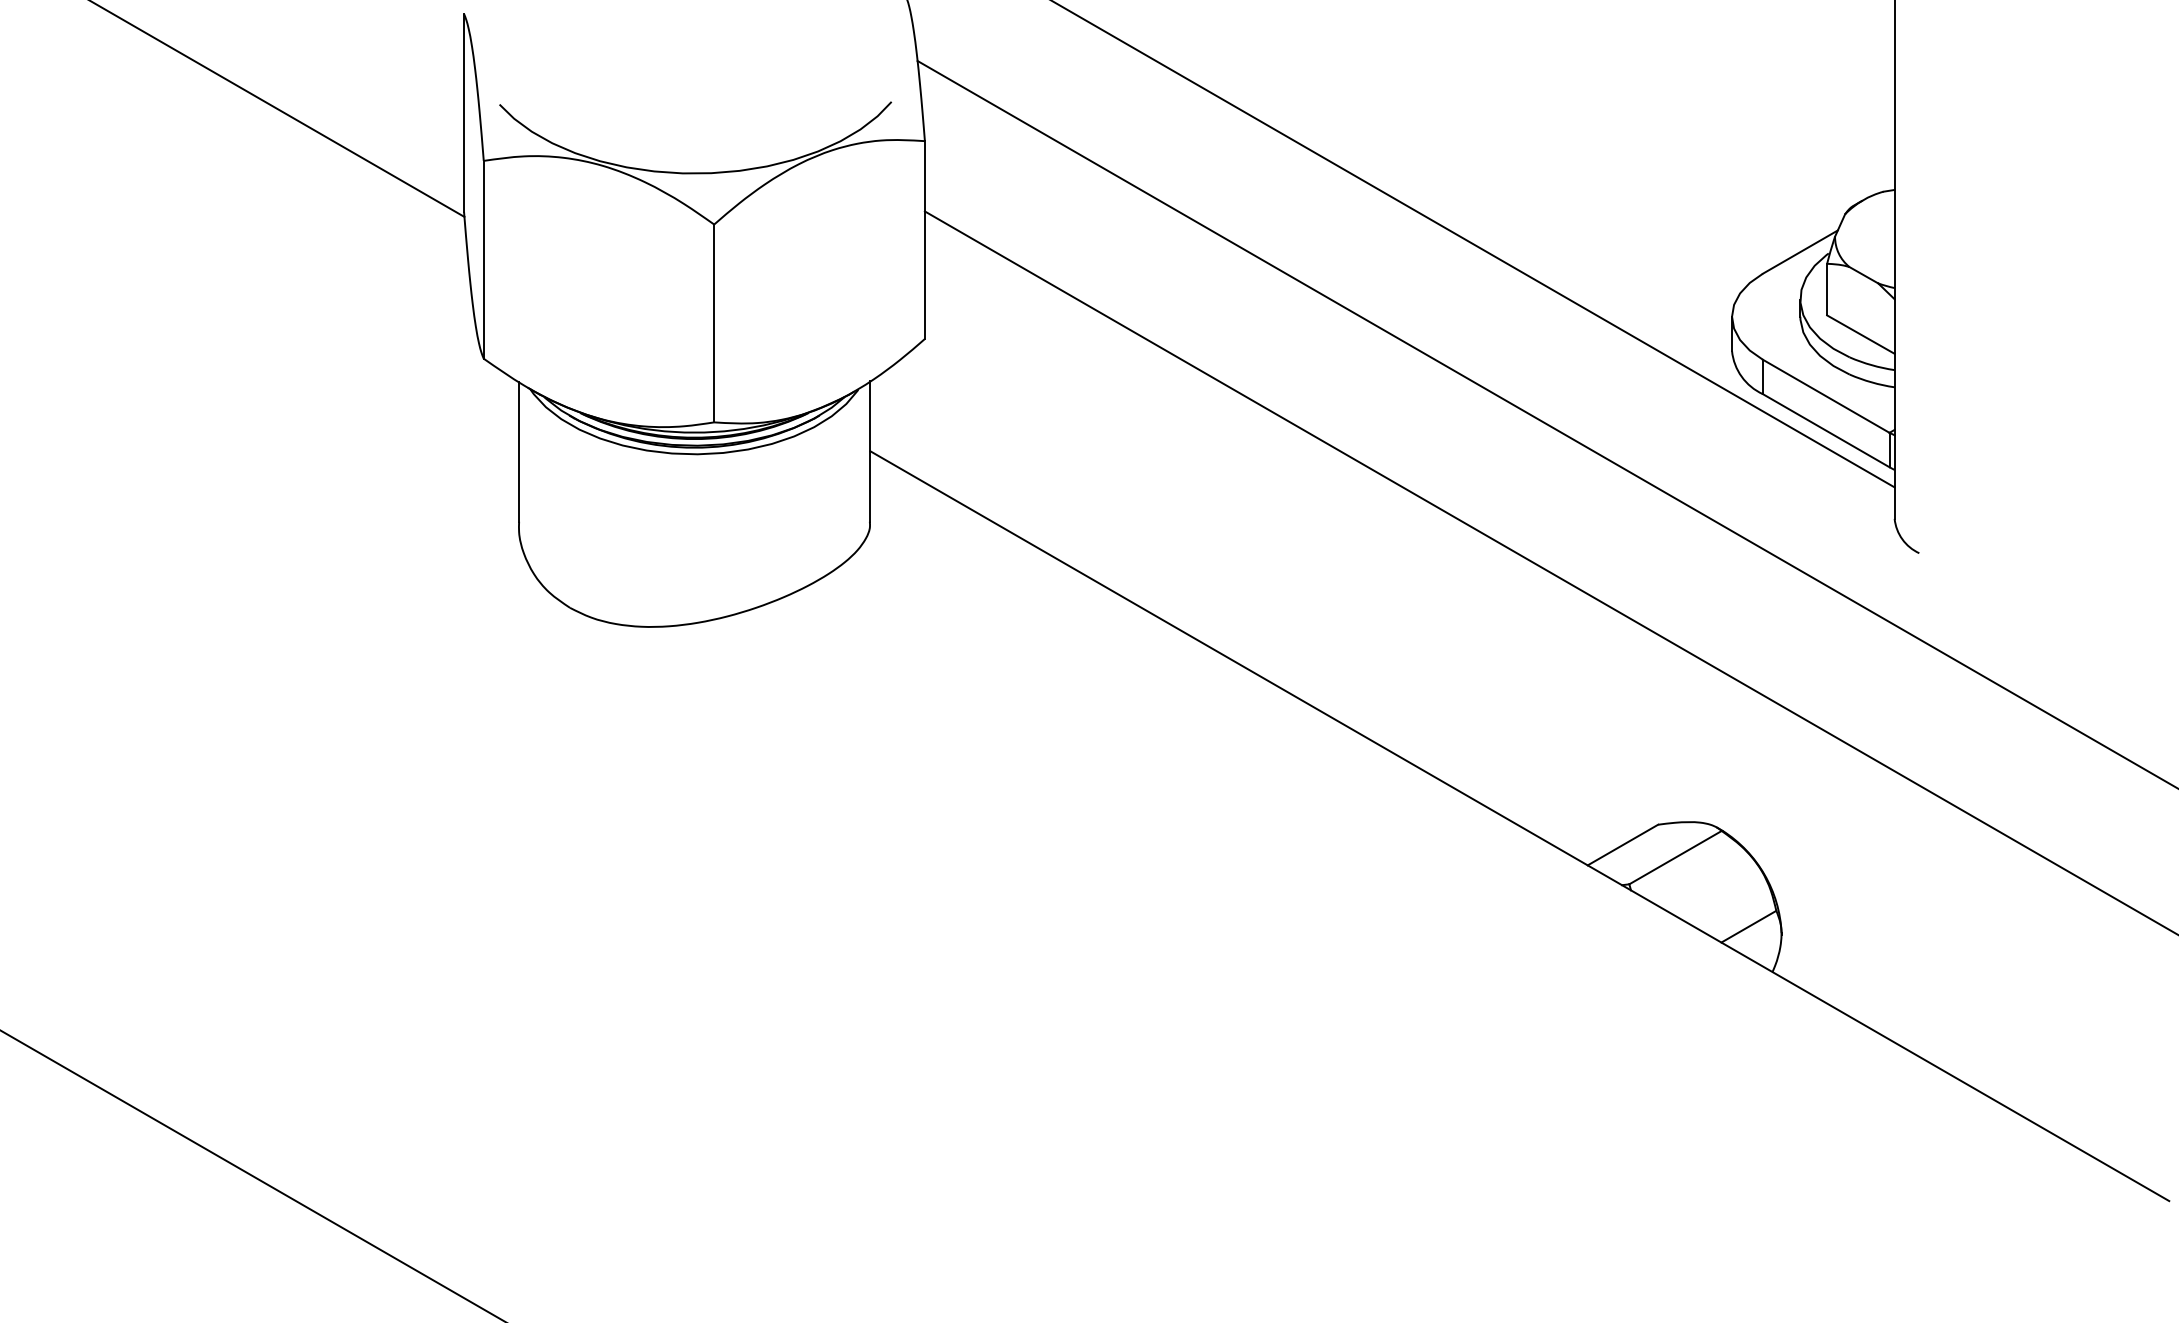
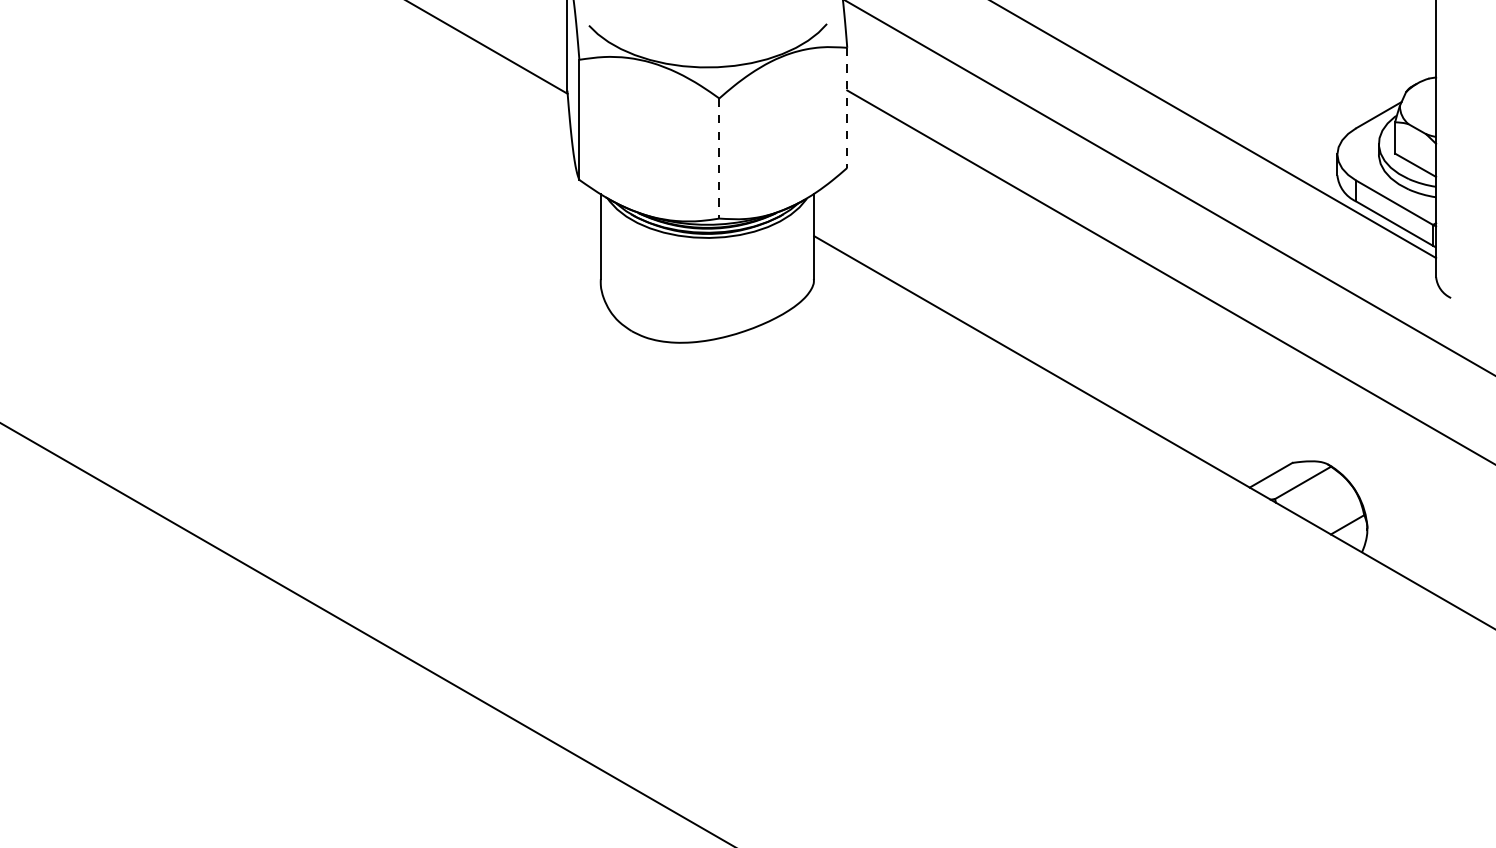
line: (925, 241) -> (847, 108), solid -> dashed
line: (714, 325) -> (719, 159), solid -> dashed

